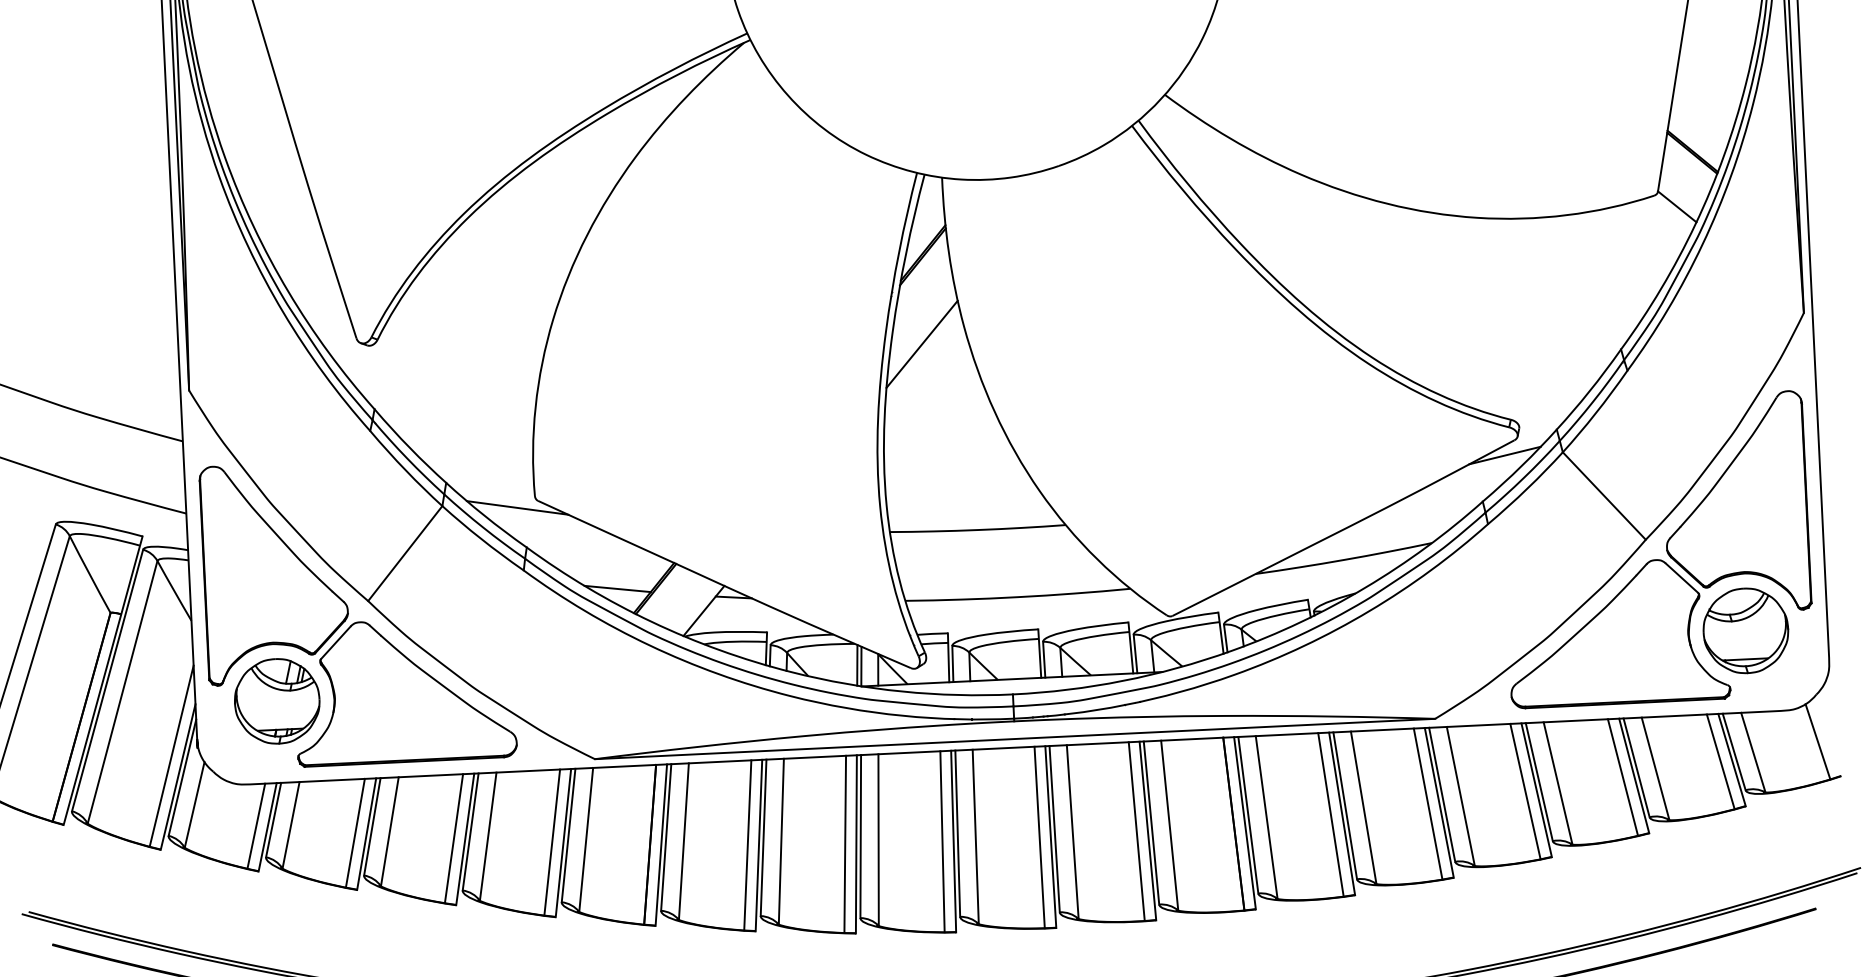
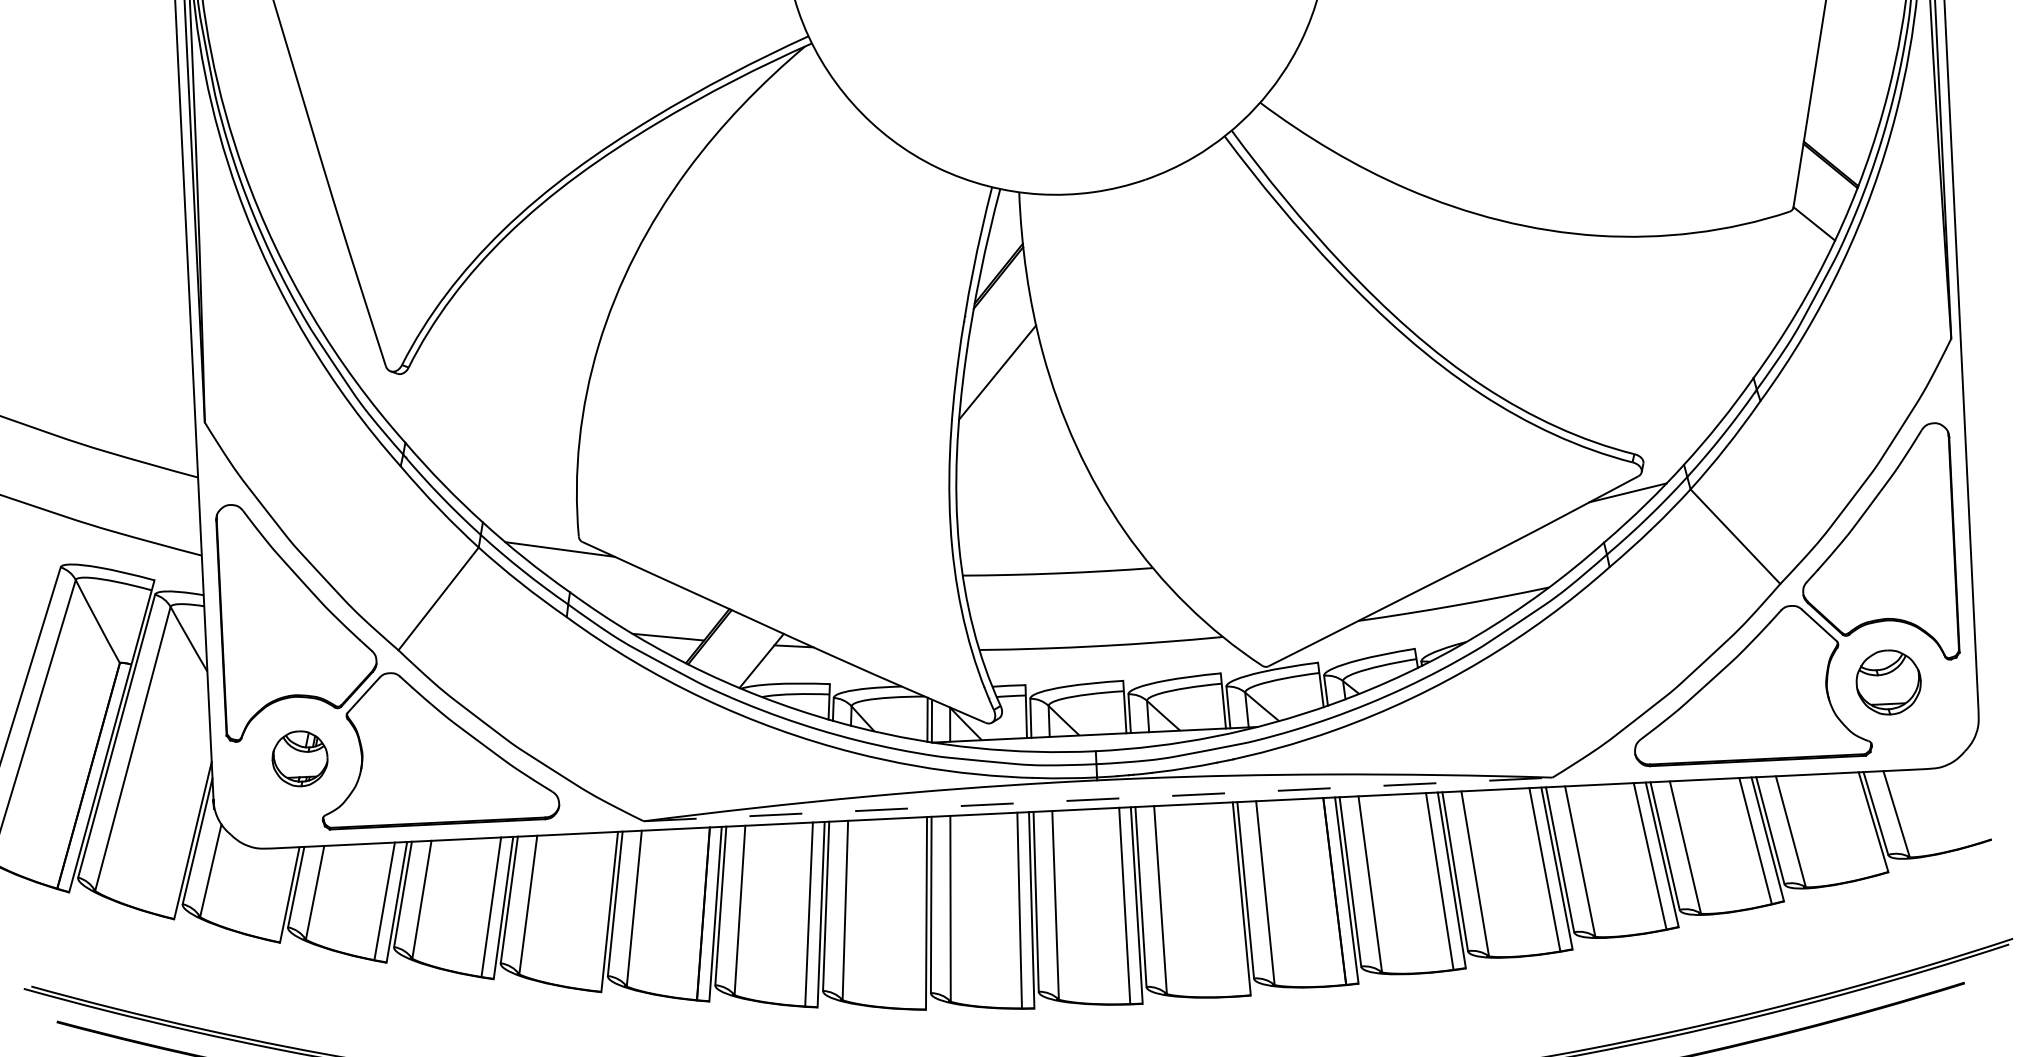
part: (1745, 630) -> (1888, 682), size x0.7
part: (276, 701) -> (299, 758), size x0.6
line: (1015, 739) -> (1098, 799), solid -> dashed
line: (1817, 741) -> (1966, 802), removed
line: (171, 755) -> (185, 817), removed
line: (1720, 761) -> (1861, 823), removed
line: (256, 825) -> (277, 893), removed
line: (1136, 831) -> (1229, 899), removed
line: (552, 842) -> (597, 911), removed
line: (845, 844) -> (914, 913), removed

